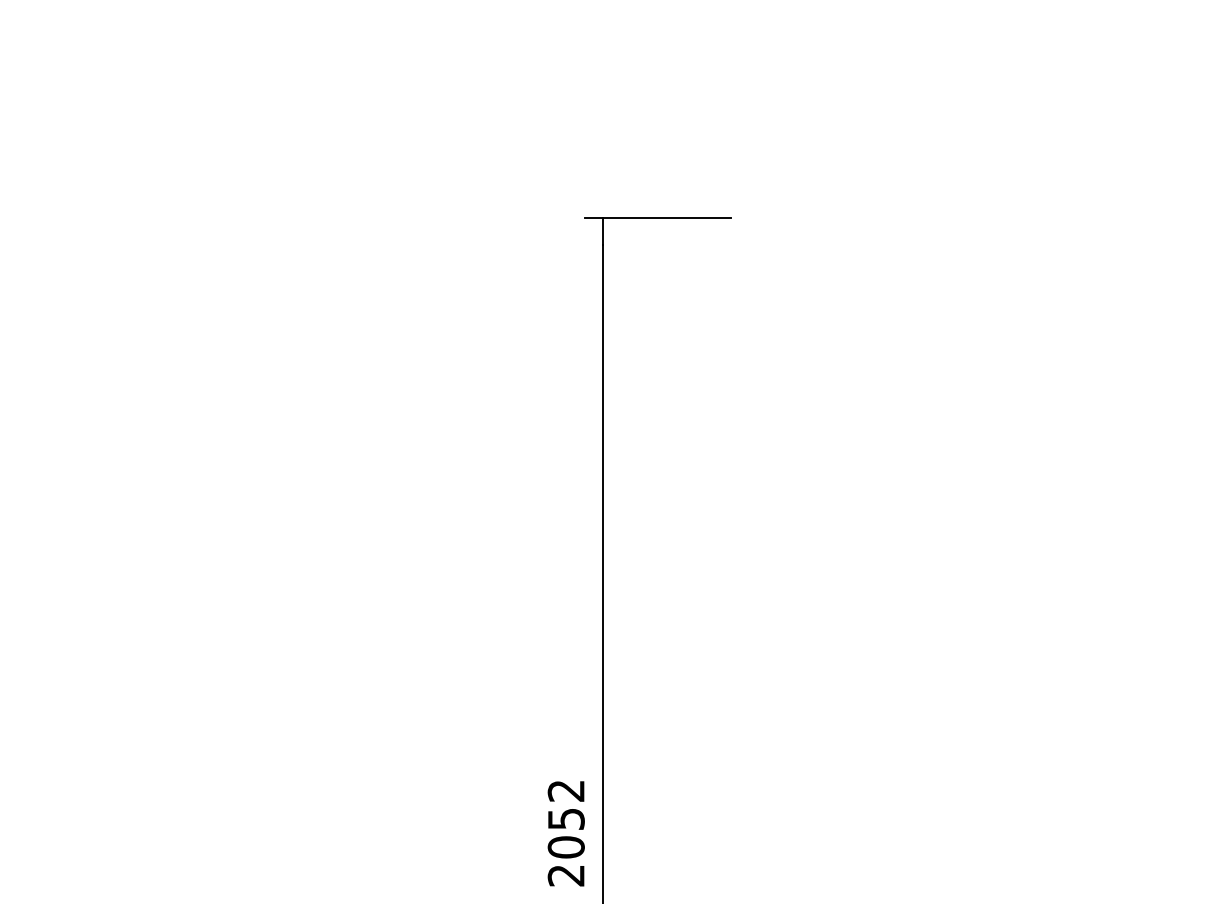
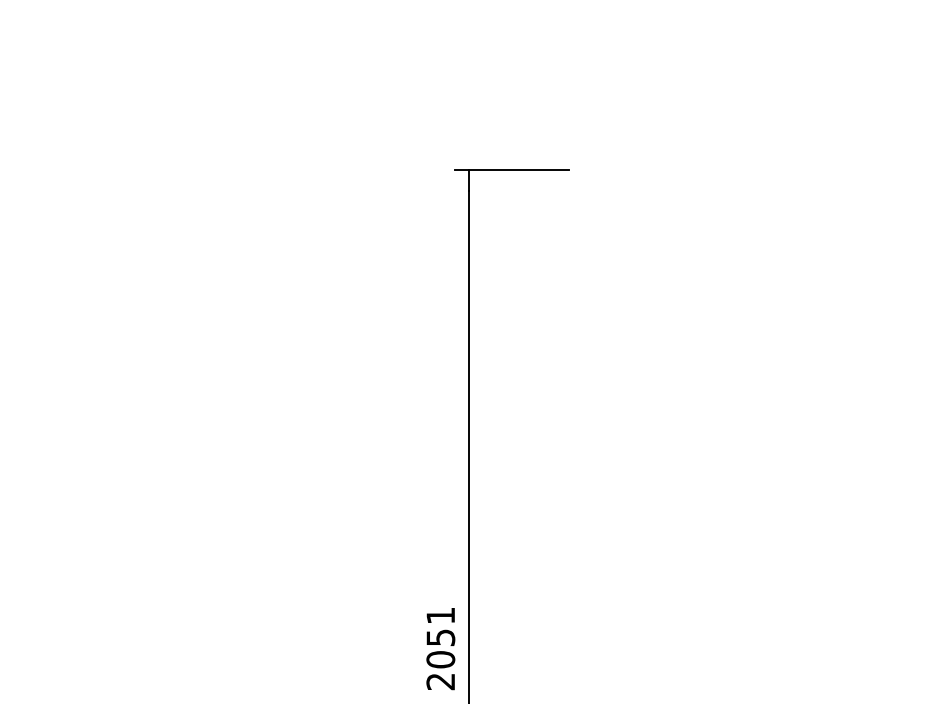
text: (565, 791) -> (440, 616), 2052 -> 2051

